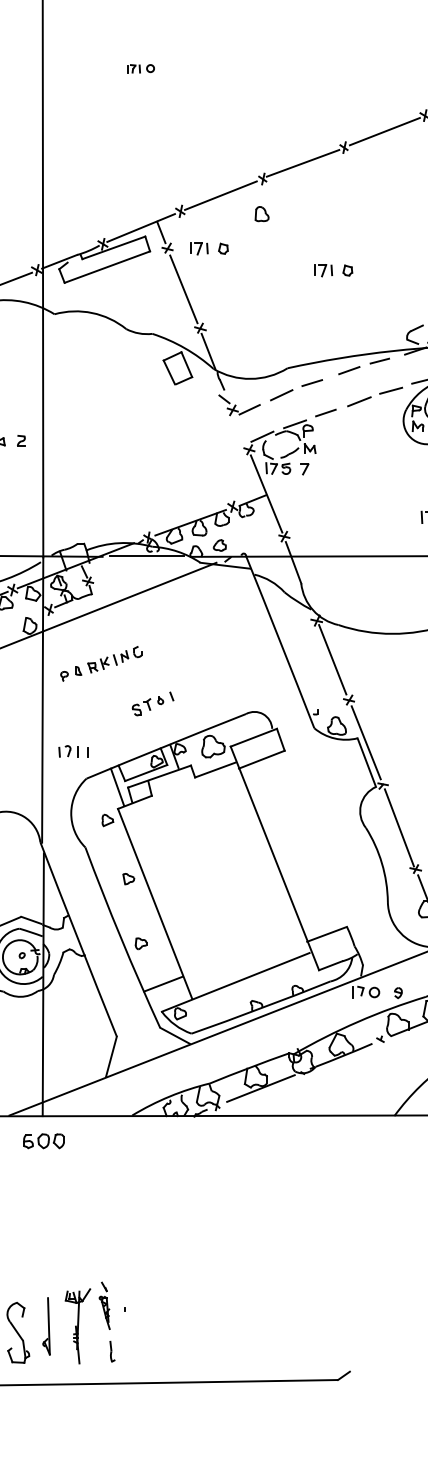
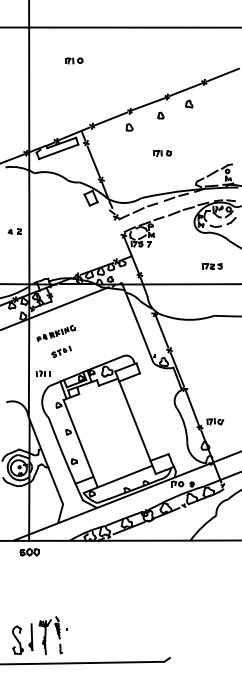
part: (141, 67) -> (74, 60), size x1.43
part: (392, 161) -> (189, 103), added
part: (329, 187) -> (160, 115), added
part: (209, 246) -> (105, 142), removed
part: (152, 702) -> (61, 351), moved

